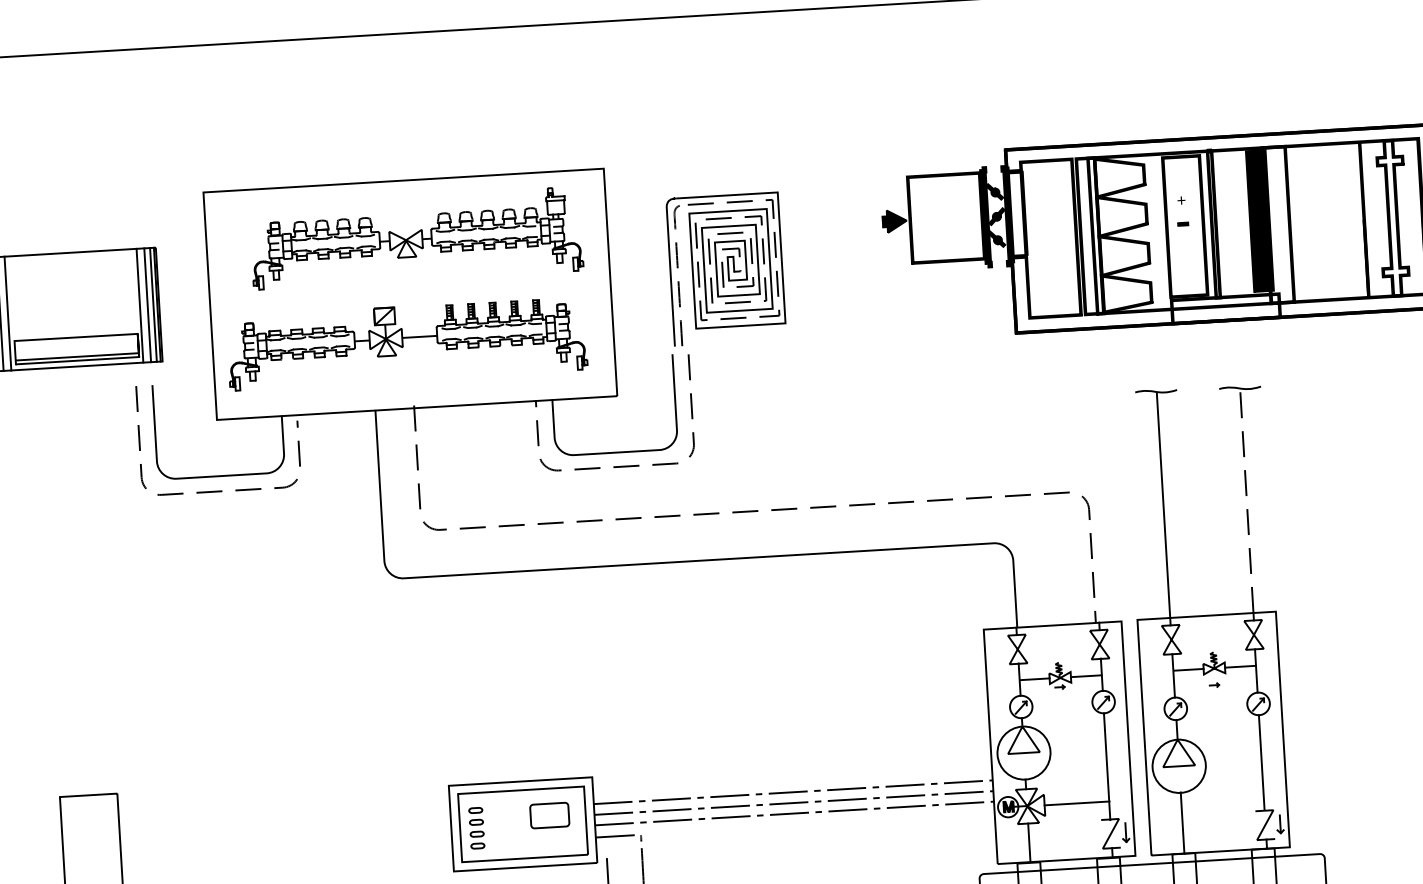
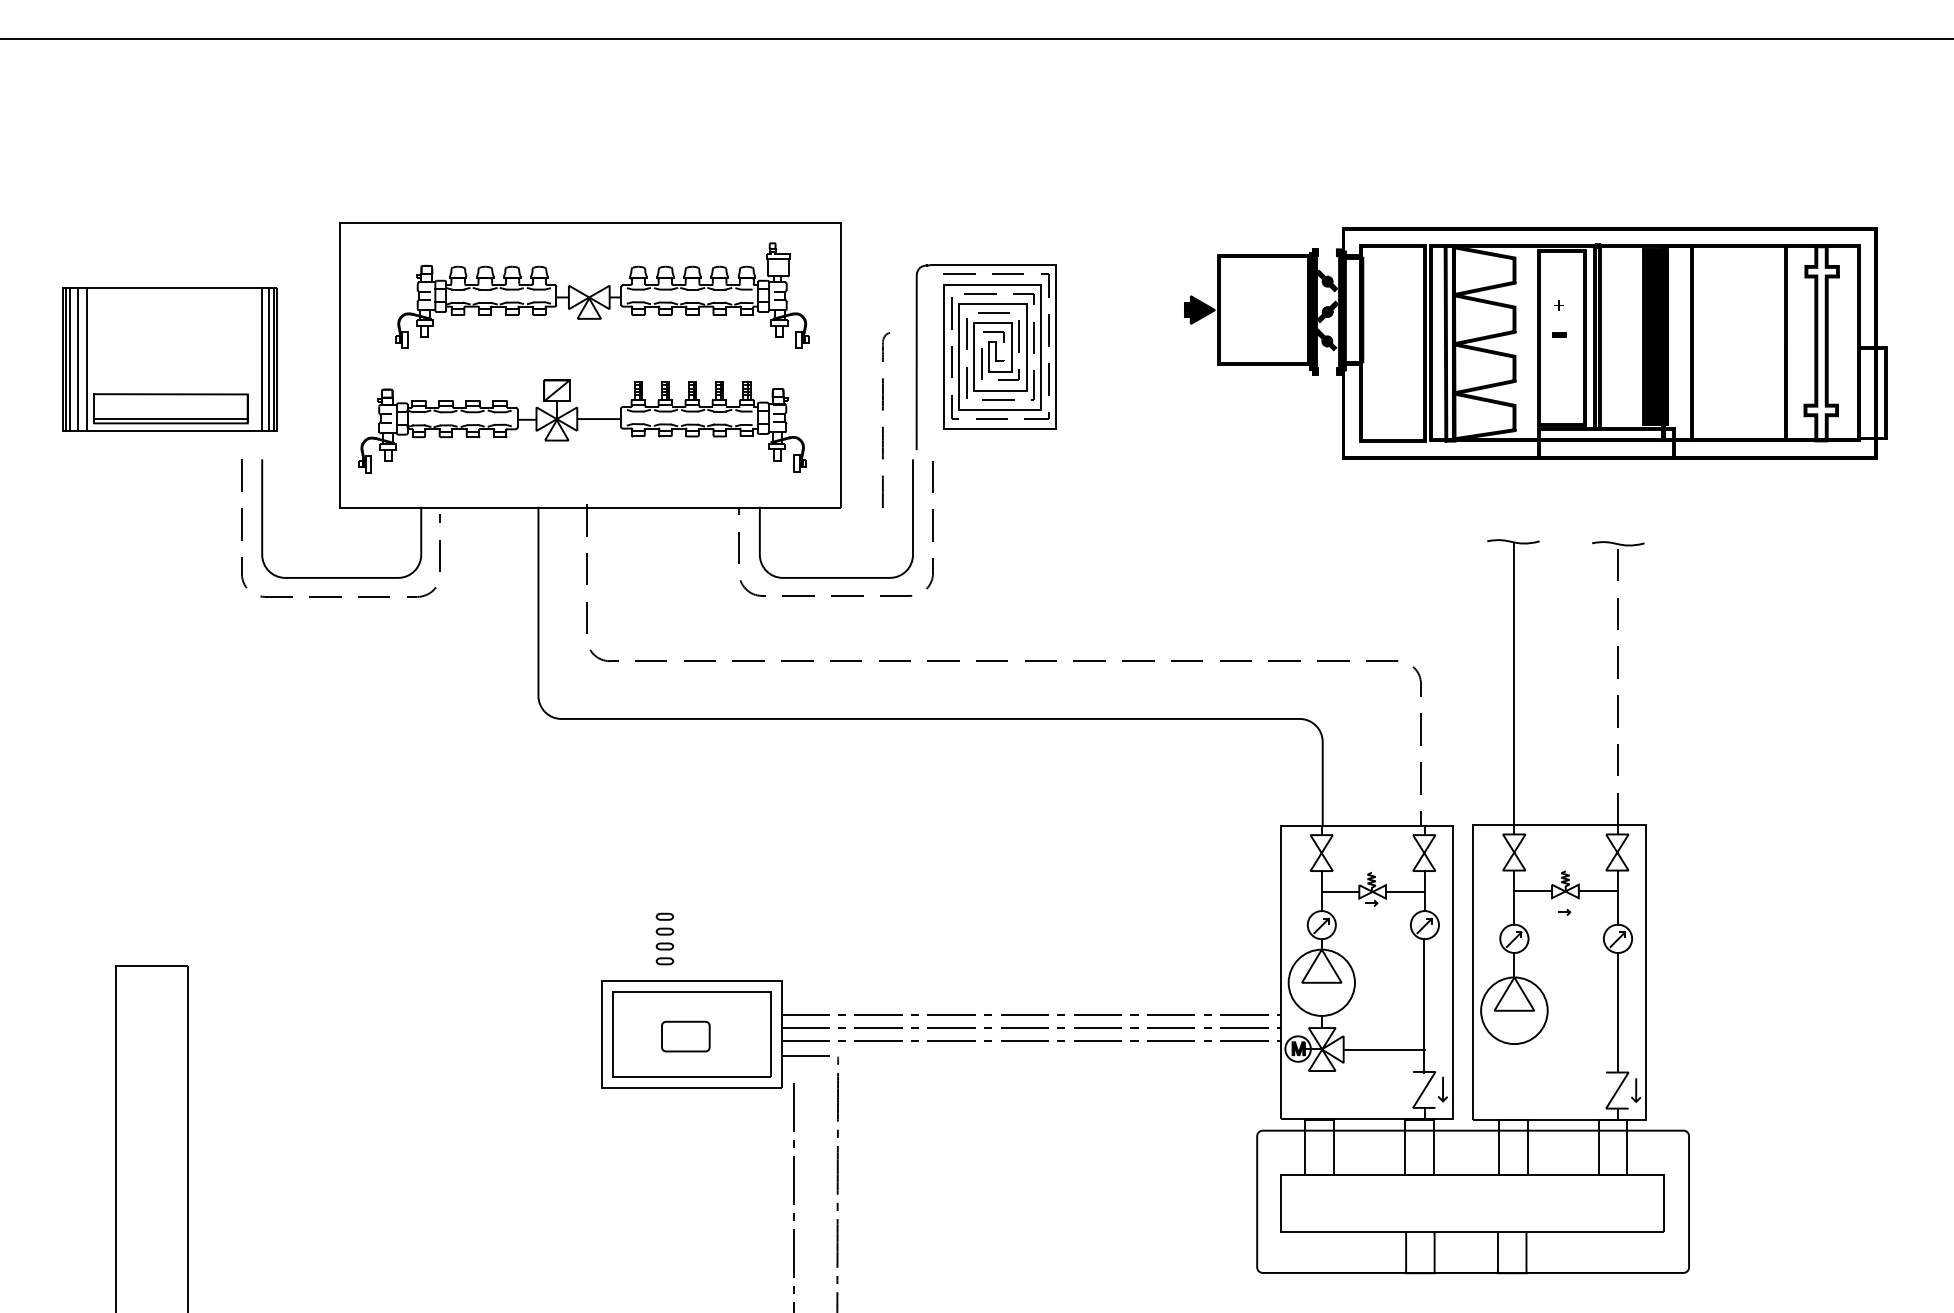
curve: (678, 281) -> (883, 427), moved
line: (139, 305) -> (252, 359), removed
part: (549, 815) -> (685, 1036), moved
line: (1182, 822) -> (1514, 1081), removed
part: (476, 827) -> (664, 938), moved
line: (1029, 843) -> (1321, 1095), removed

